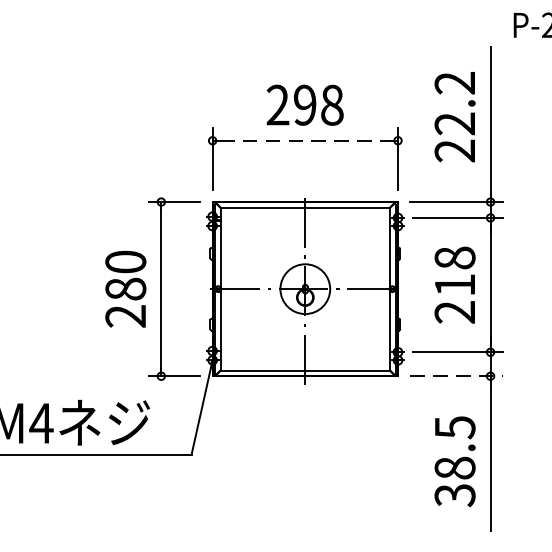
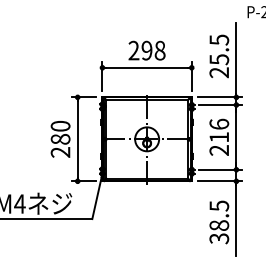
text: (455, 102) -> (219, 49), 22.2 -> 25.5
line: (306, 140) -> (147, 67), dashed -> solid
text: (455, 256) -> (219, 123), 218 -> 216
line: (457, 376) -> (220, 181), dashed -> solid

